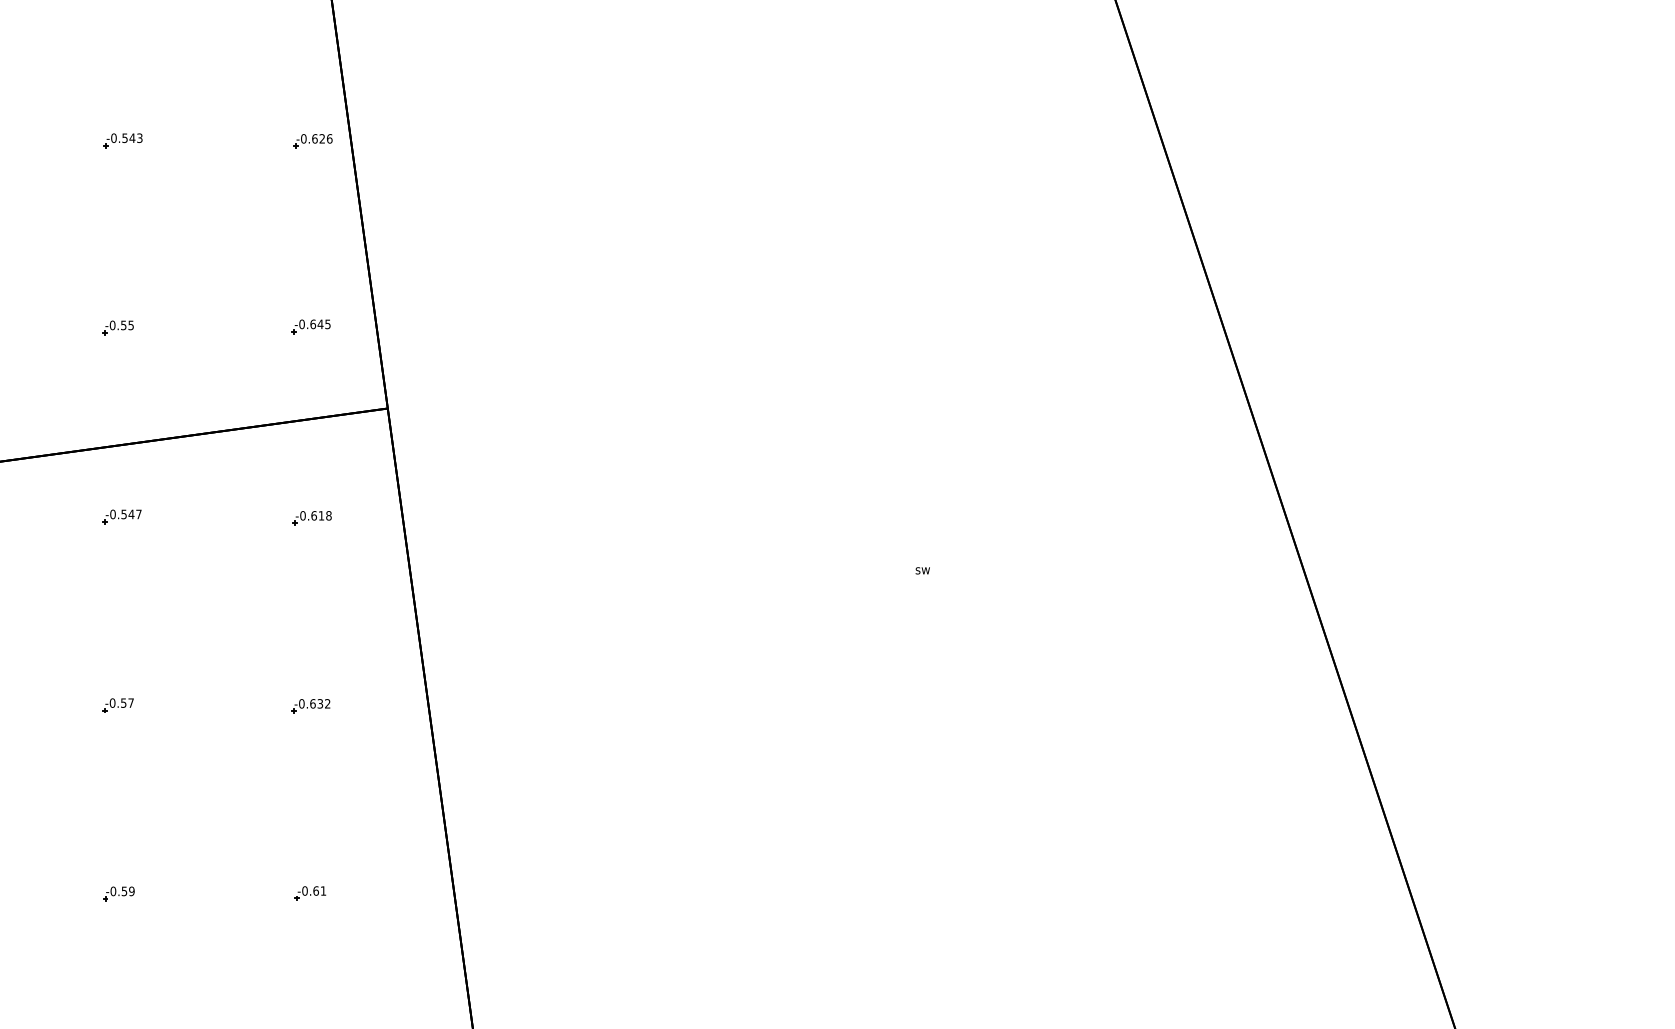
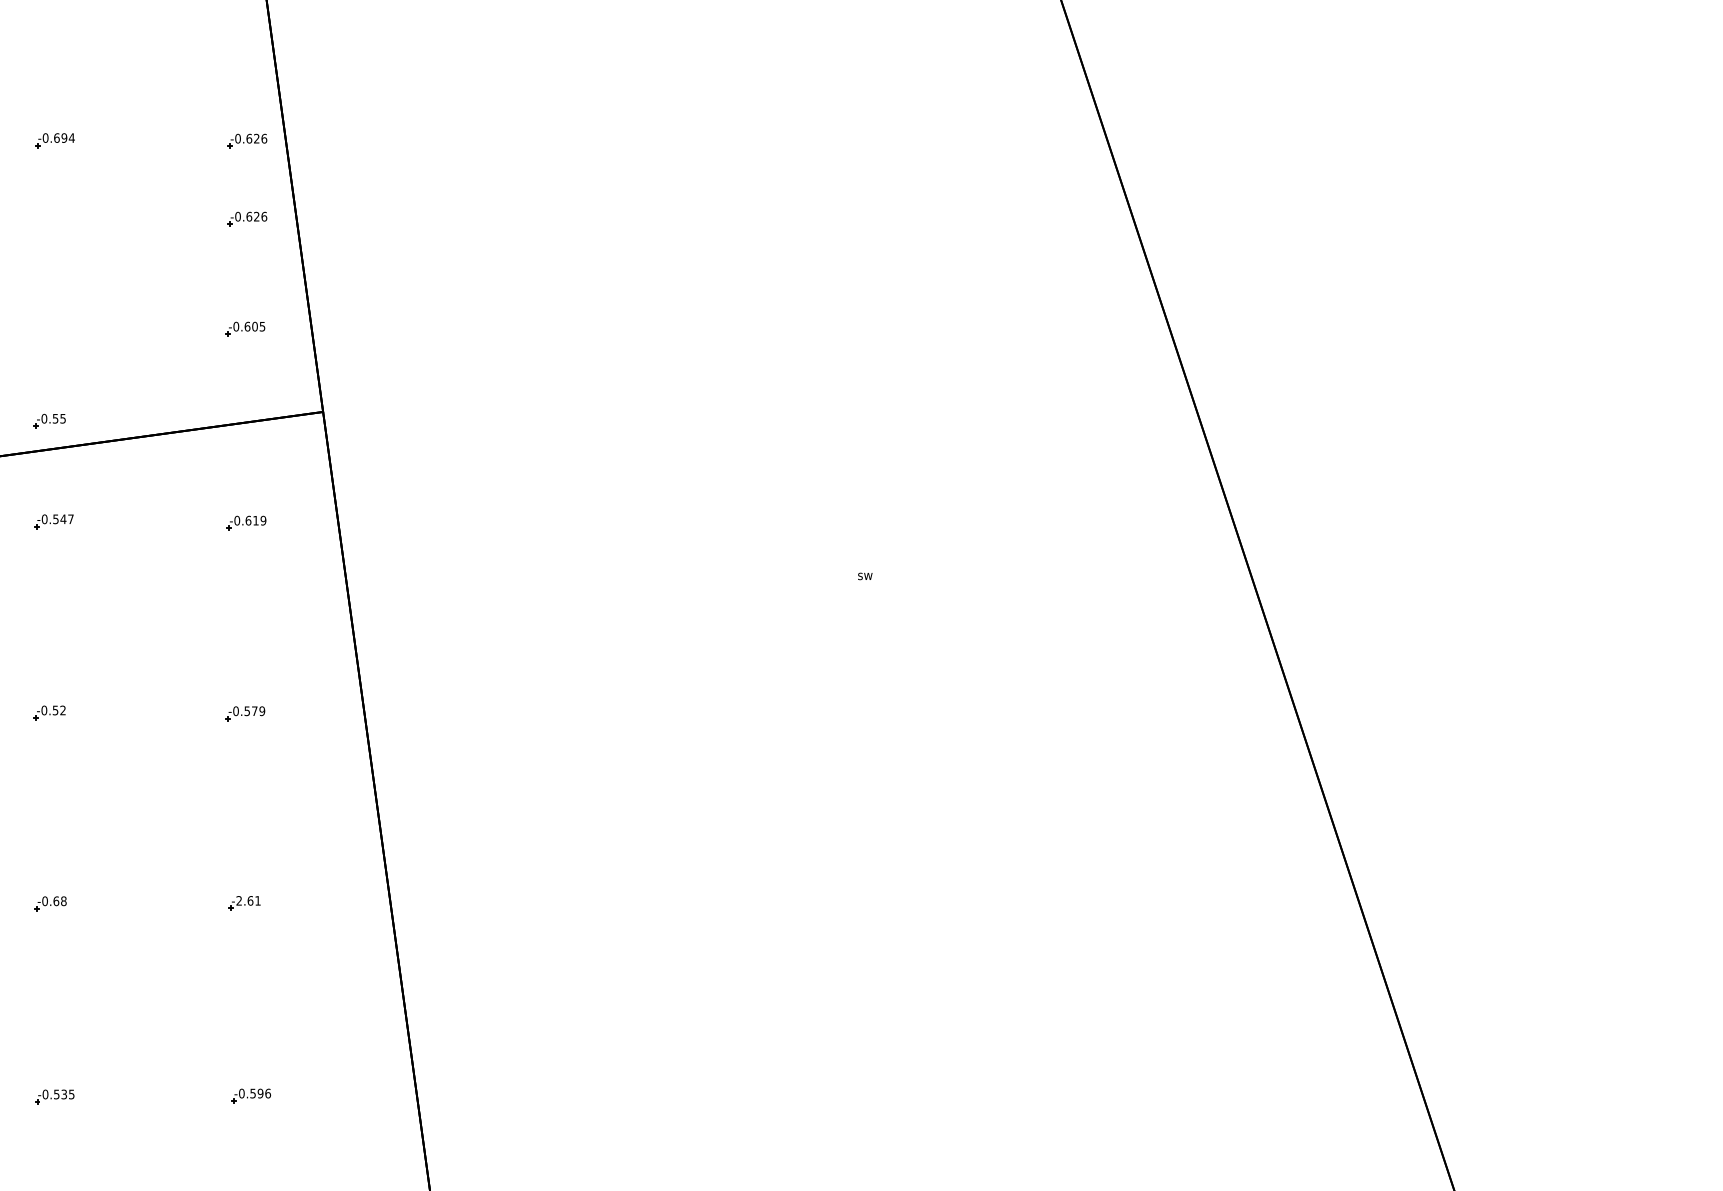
text: (132, 137) -> (64, 137), -0.543 -> -0.694
part: (313, 217) -> (247, 218), added
text: (320, 324) -> (254, 326), -0.645 -> -0.605
part: (117, 327) -> (49, 420), moved
text: (328, 515) -> (263, 520), -0.618 -> -0.619
text: (130, 703) -> (62, 710), -0.57 -> -0.52
text: (320, 704) -> (254, 711), -0.632 -> -0.579
text: (305, 890) -> (239, 900), -0.61 -> -2.61
text: (127, 891) -> (59, 901), -0.59 -> -0.68

